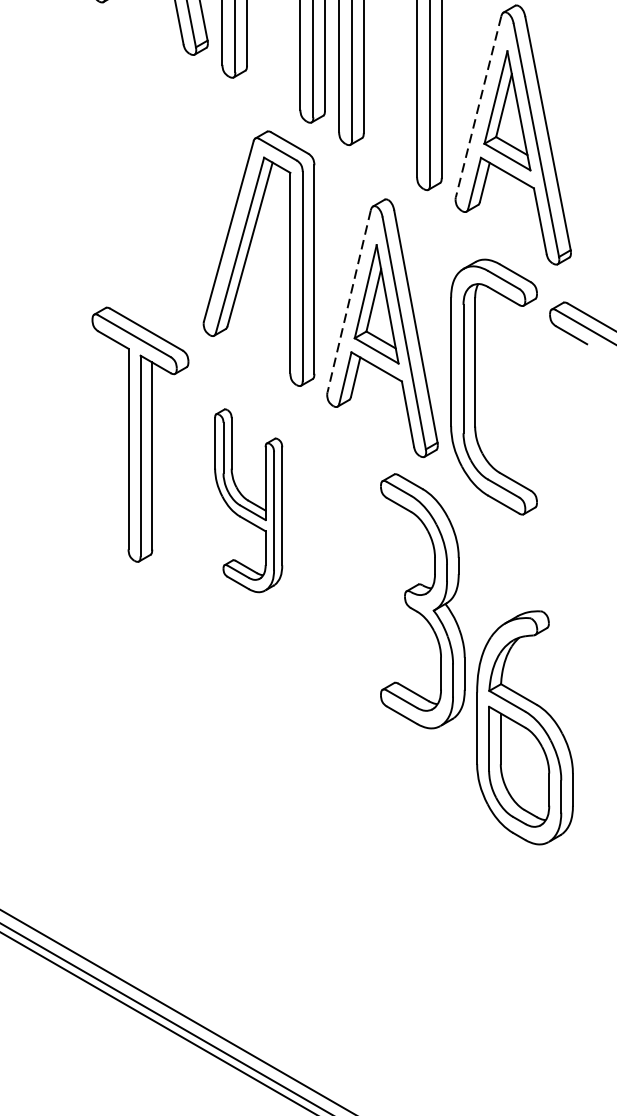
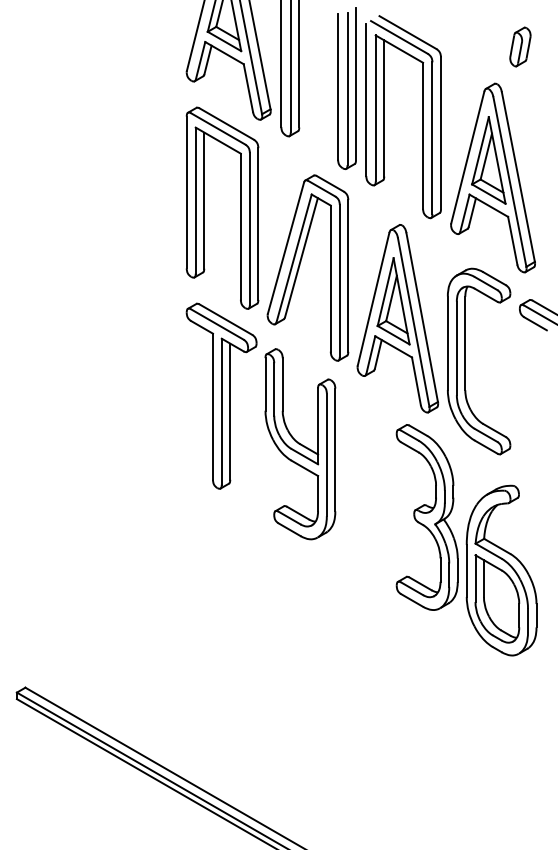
line: (478, 106) -> (467, 157), dashed -> solid
part: (116, 175) -> (204, 207), added
line: (349, 301) -> (373, 299), dashed -> solid
part: (248, 501) -> (300, 444), size x1.43
part: (524, 727) -> (501, 570), moved

